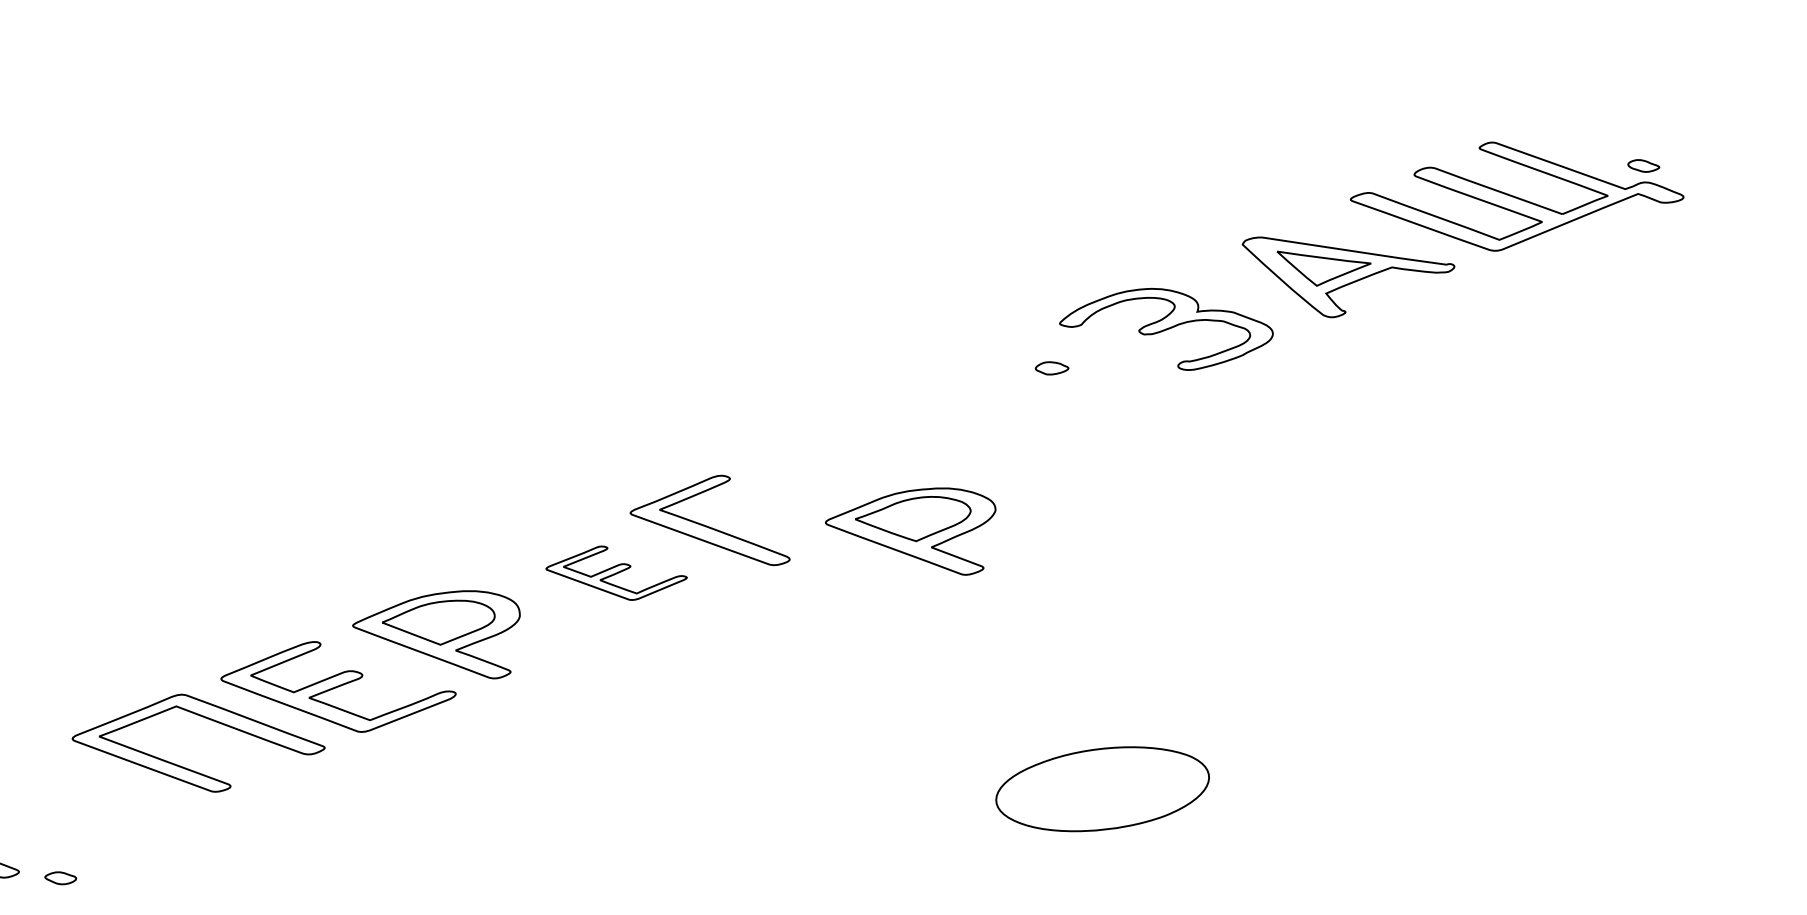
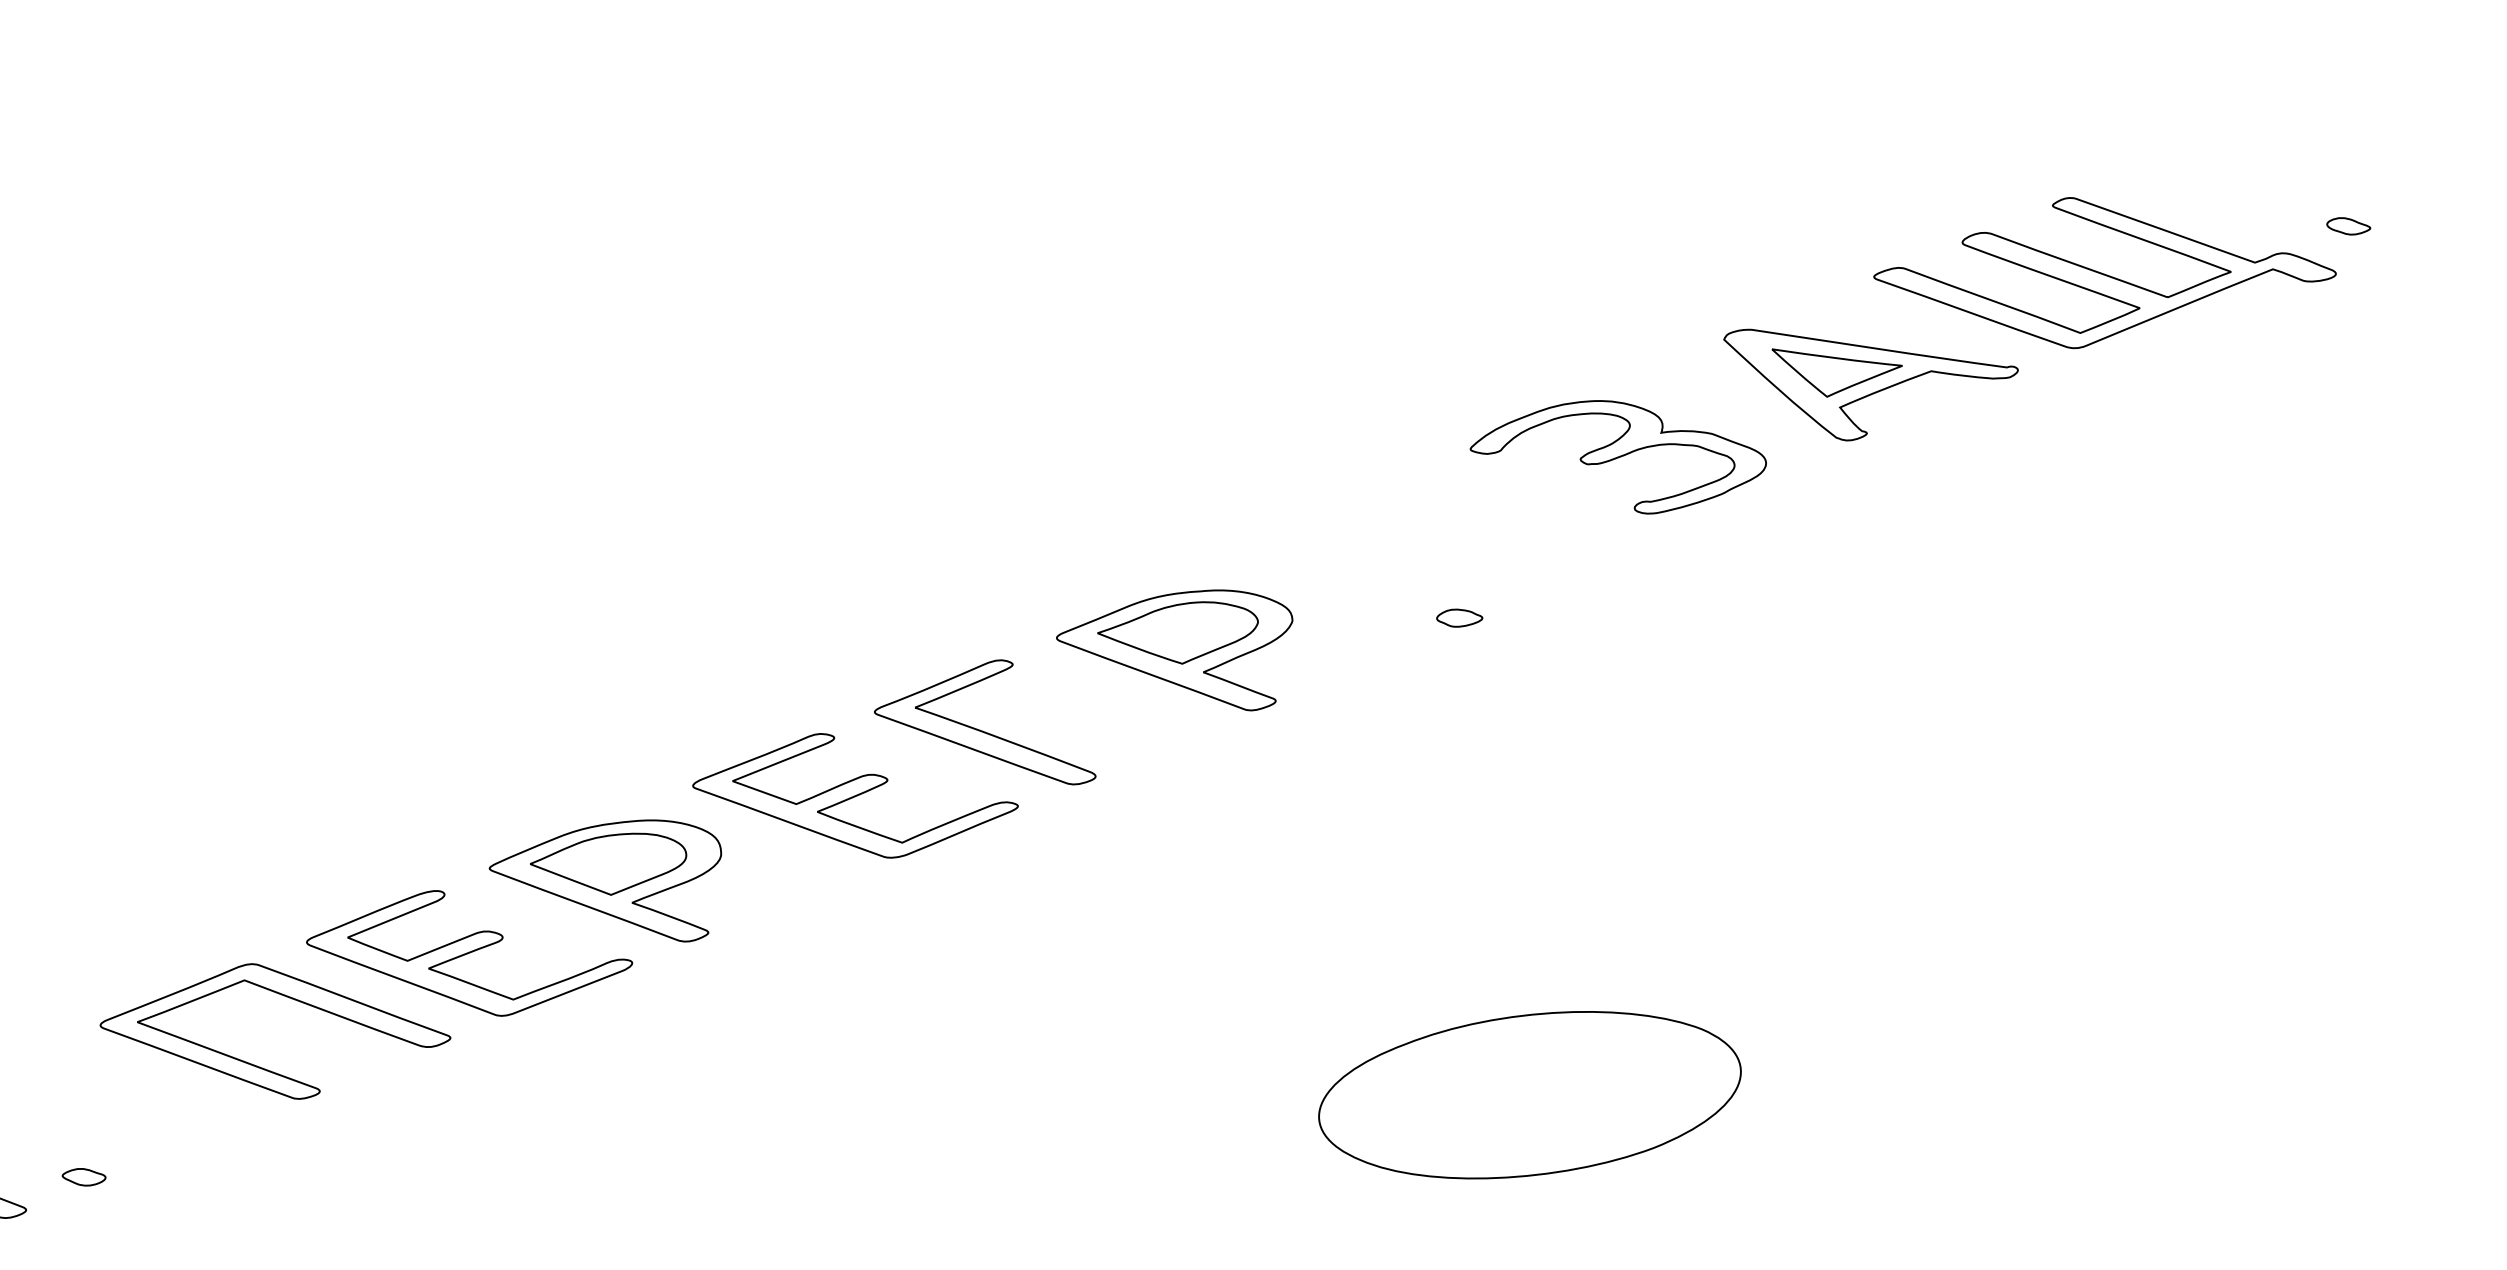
part: (1643, 165) -> (2348, 225), moved
part: (1051, 368) -> (1458, 618), moved
part: (910, 531) -> (1174, 650), moved
part: (616, 572) -> (855, 794), size x1.67
part: (1102, 789) -> (1529, 1095), size x1.43
part: (60, 878) -> (83, 1177), moved

